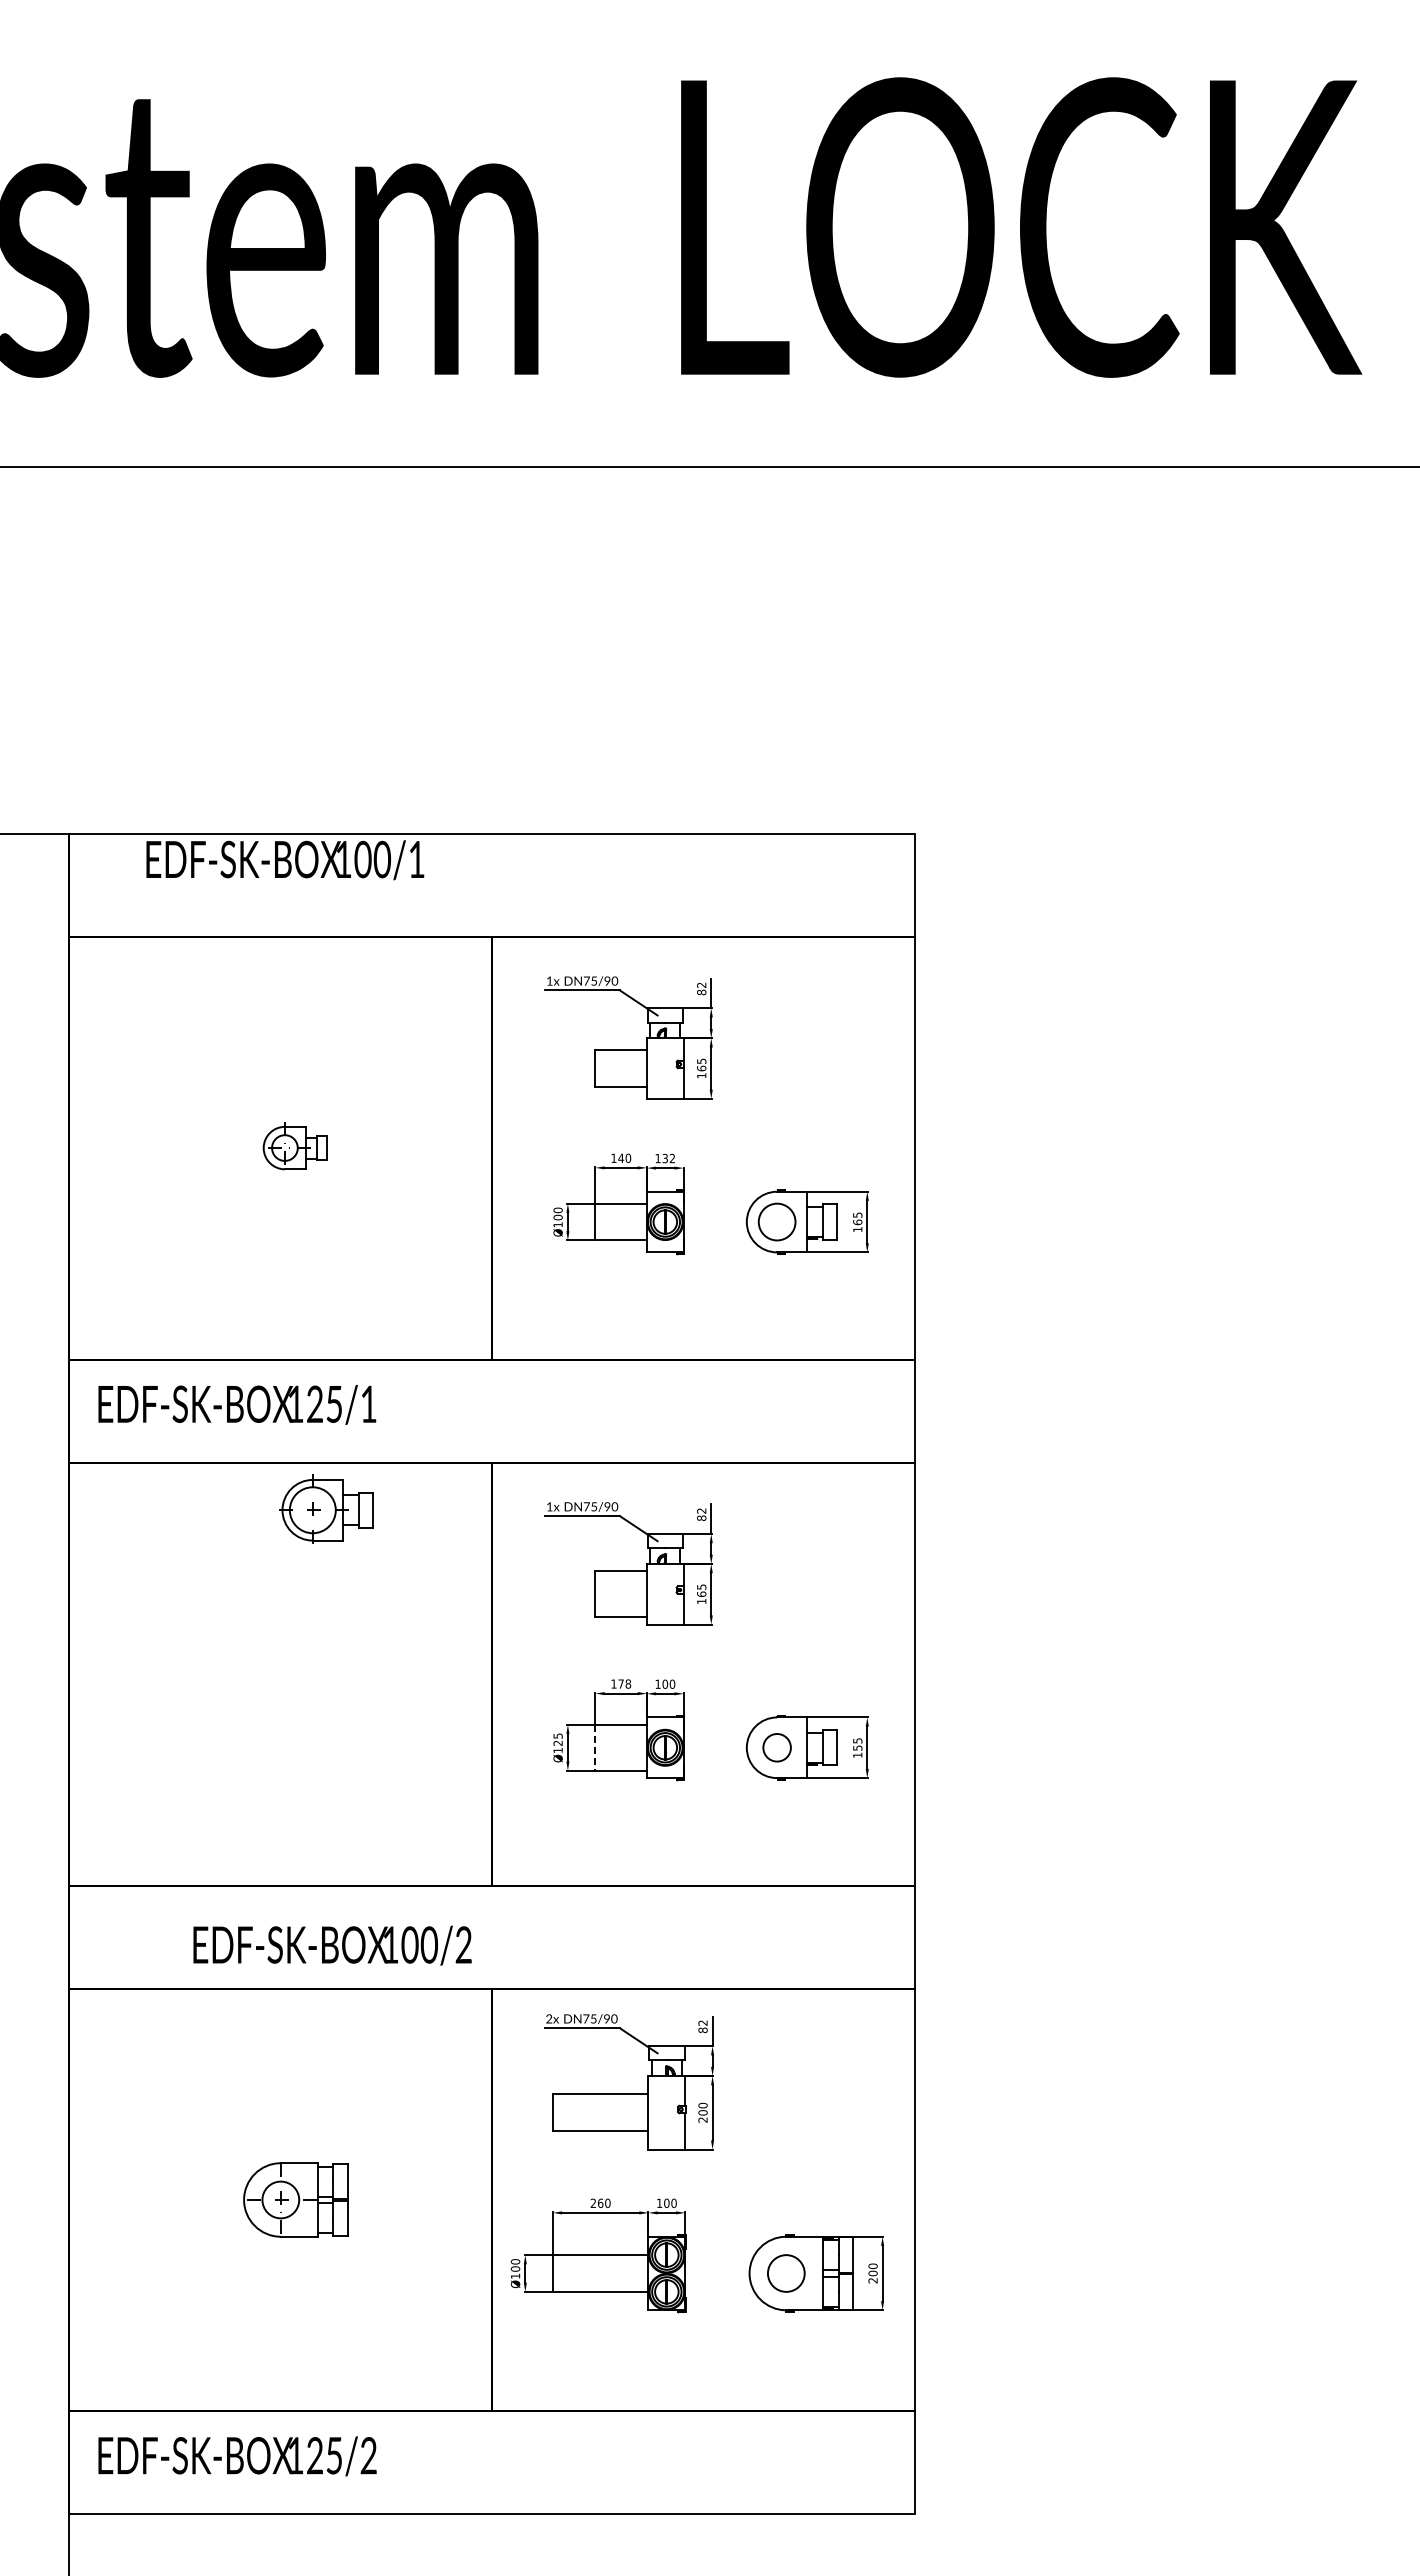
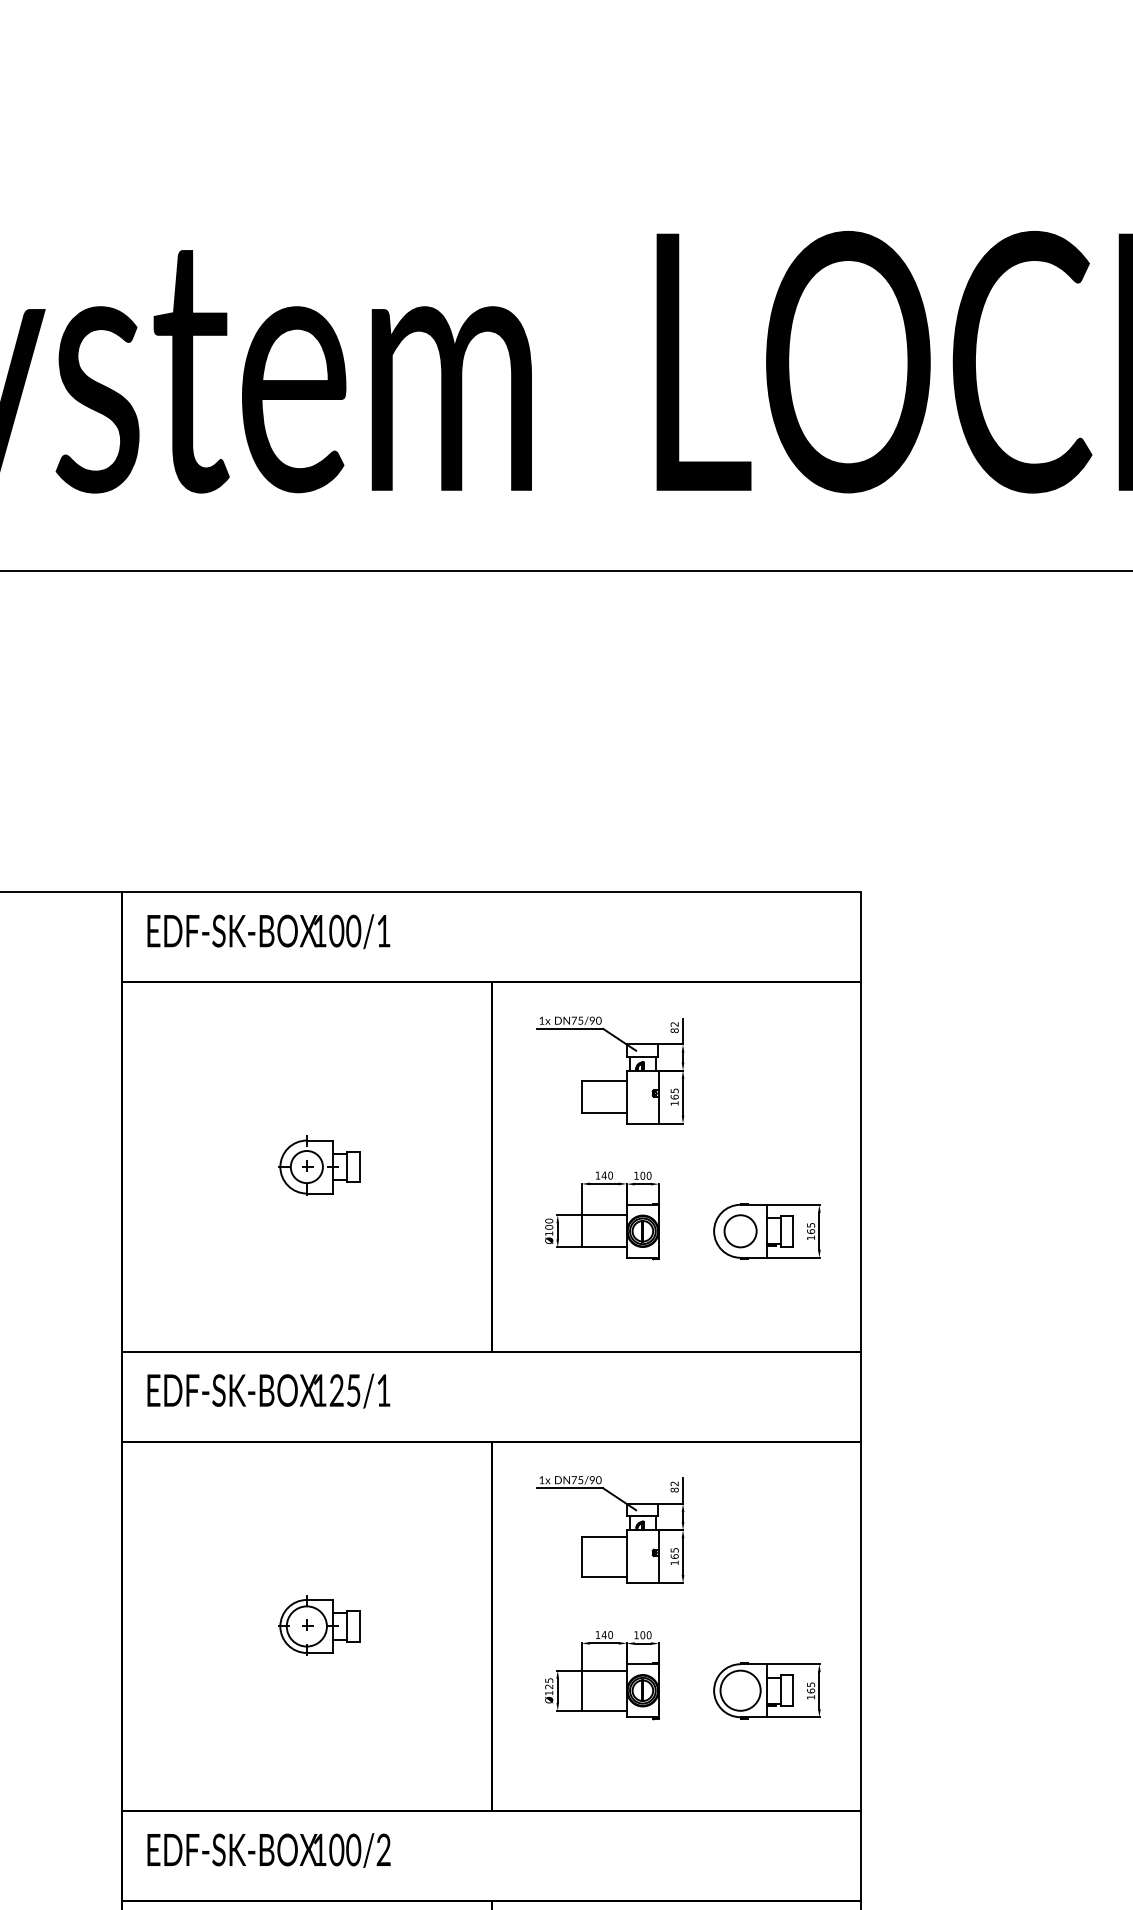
text: (285, 860) -> (269, 931), moved
part: (294, 1146) -> (318, 1165), size x1.43
text: (668, 1158) -> (645, 1175), 132 -> 100
part: (326, 1508) -> (318, 1624), moved
text: (624, 1683) -> (607, 1634), 178 -> 140
line: (595, 1747) -> (581, 1690), dashed -> solid
circle: (777, 1747) -> (740, 1690), size x1.67
text: (857, 1747) -> (810, 1690), 155 -> 165
text: (332, 1945) -> (269, 1850), moved

